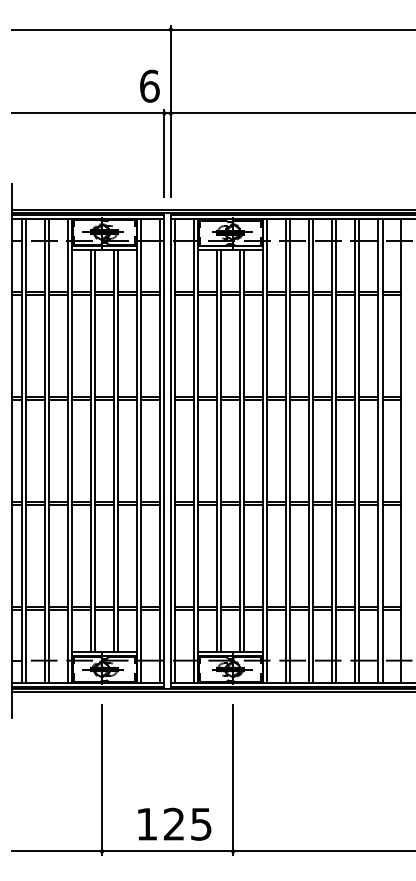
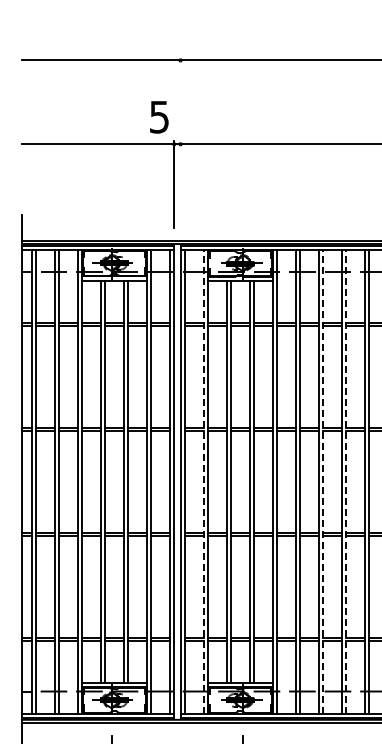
text: (149, 85) -> (159, 116), 6 -> 5
line: (170, 111) -> (180, 142), removed
line: (193, 450) -> (203, 481), solid -> dashed
line: (313, 450) -> (323, 481), solid -> dashed
line: (336, 450) -> (346, 481), solid -> dashed

